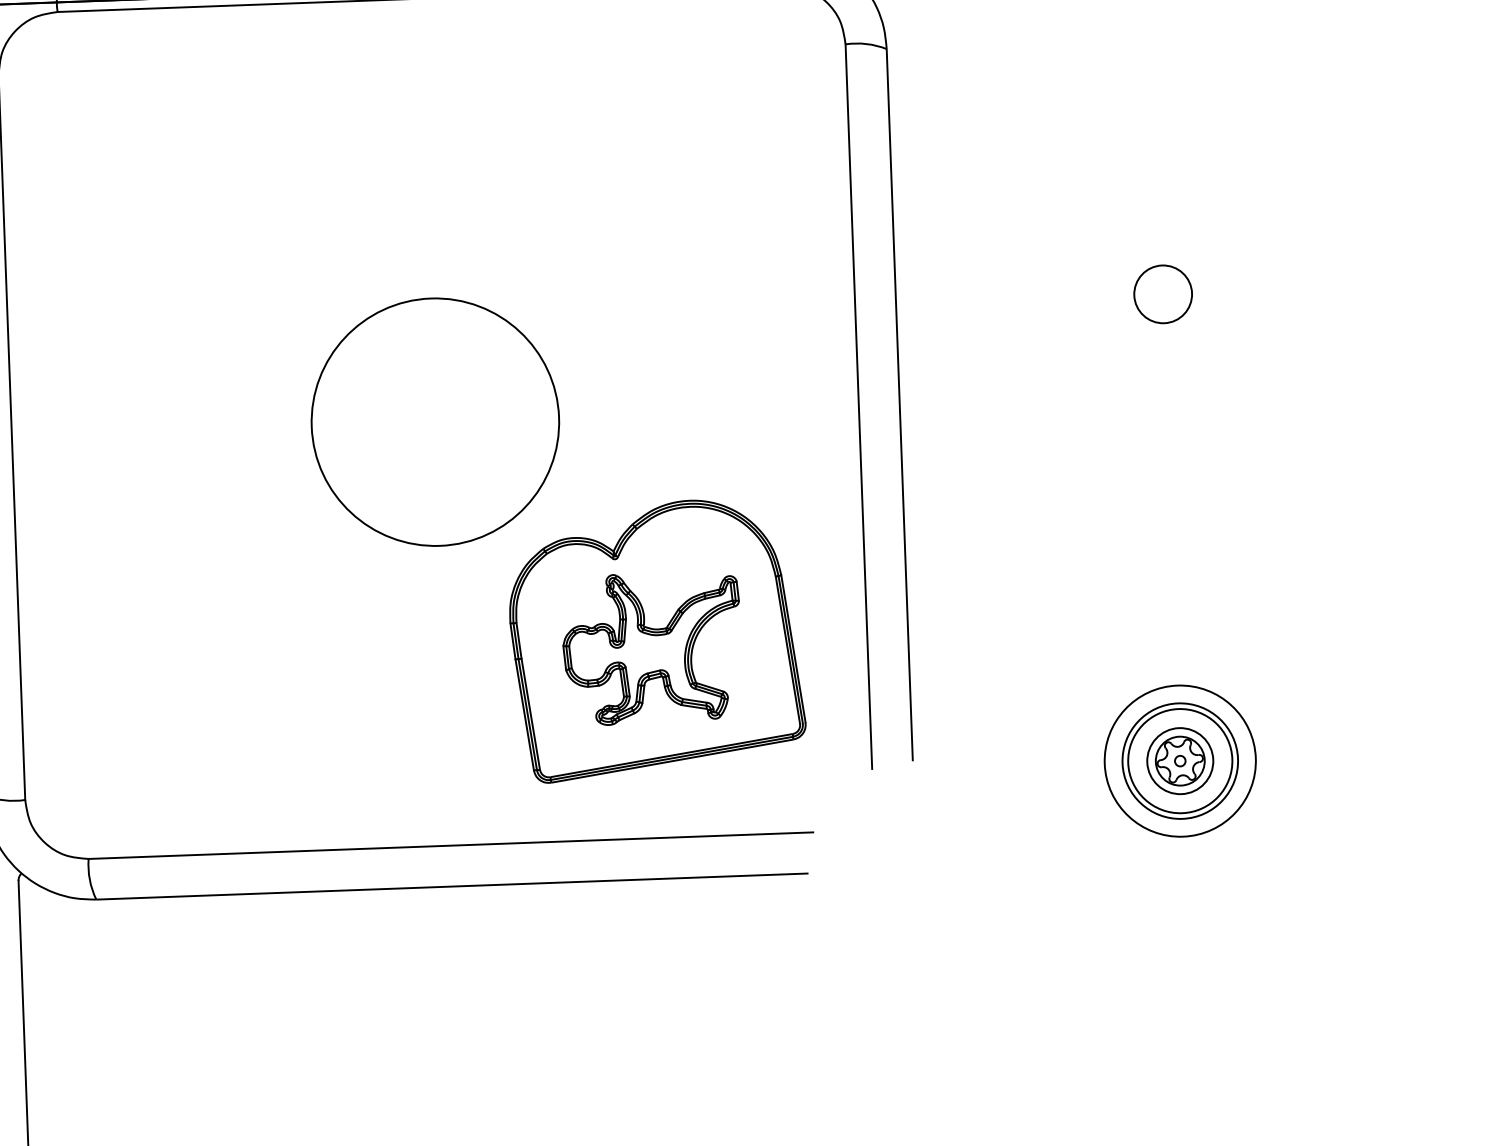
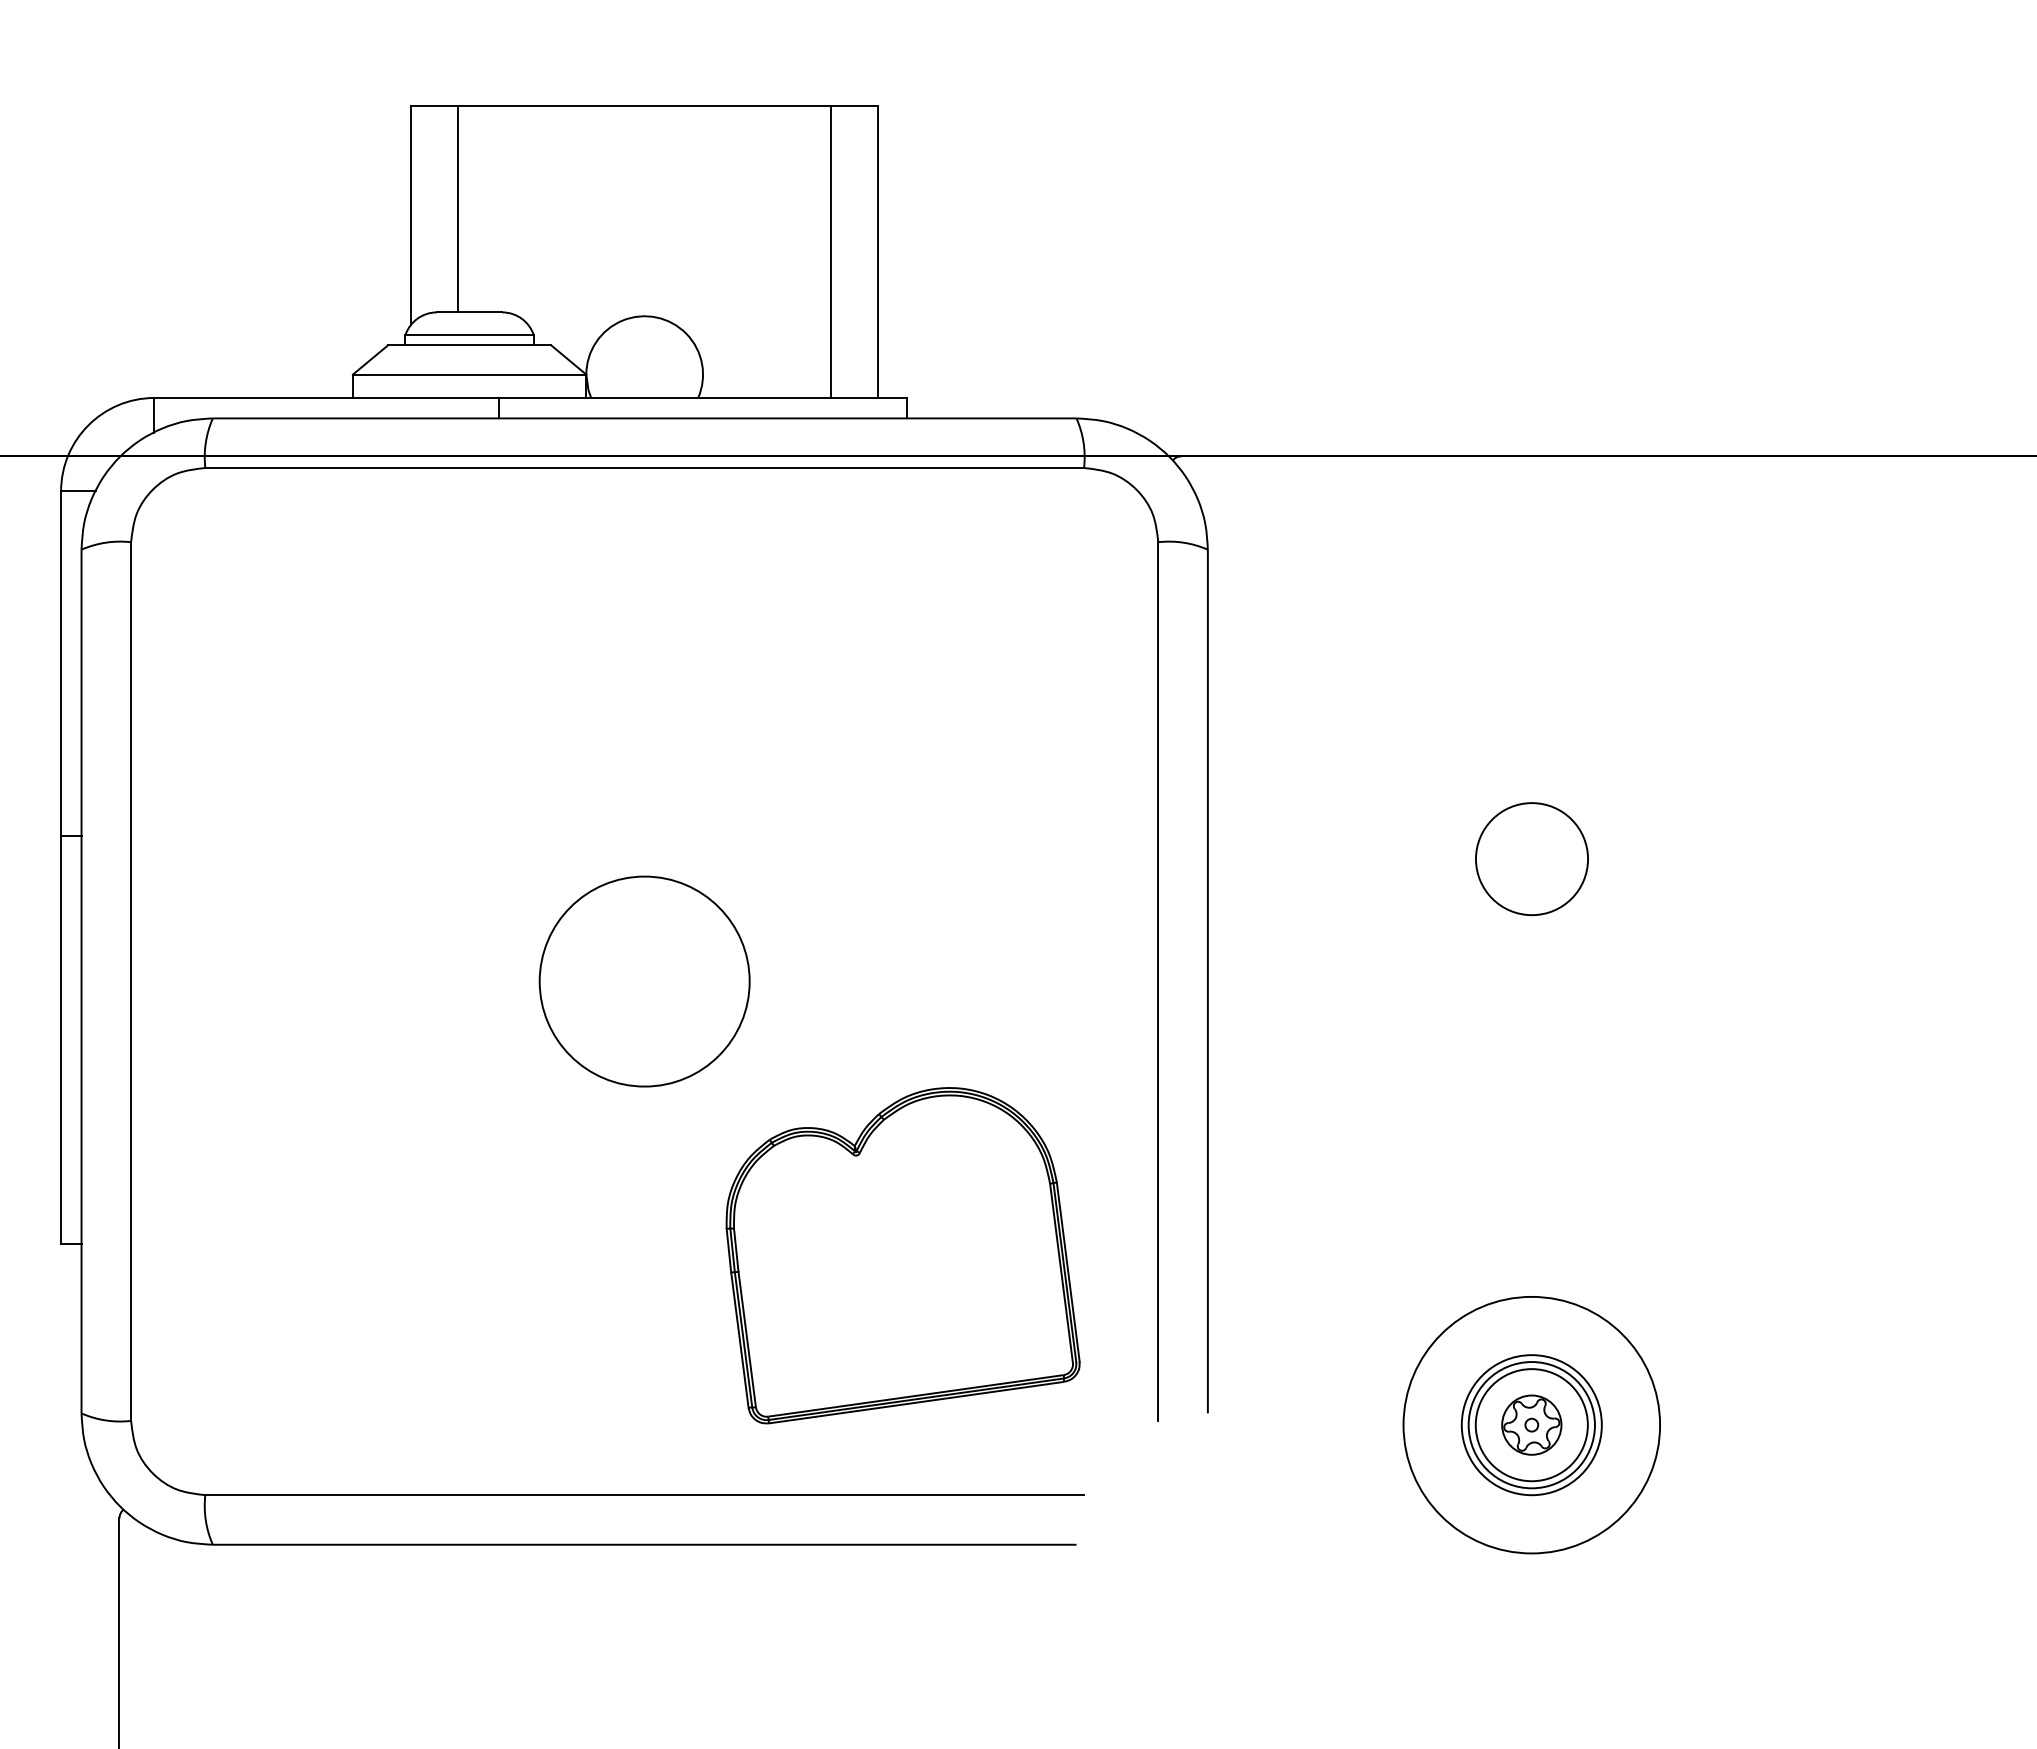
circle: (1162, 293) -> (1531, 858), size x1.6
circle: (435, 422) -> (644, 981), size x0.7
part: (651, 647) -> (896, 1264), removed
circle: (1180, 760) -> (1531, 1424), size x1.4
circle: (1180, 761) -> (1531, 1425), size x1.4

